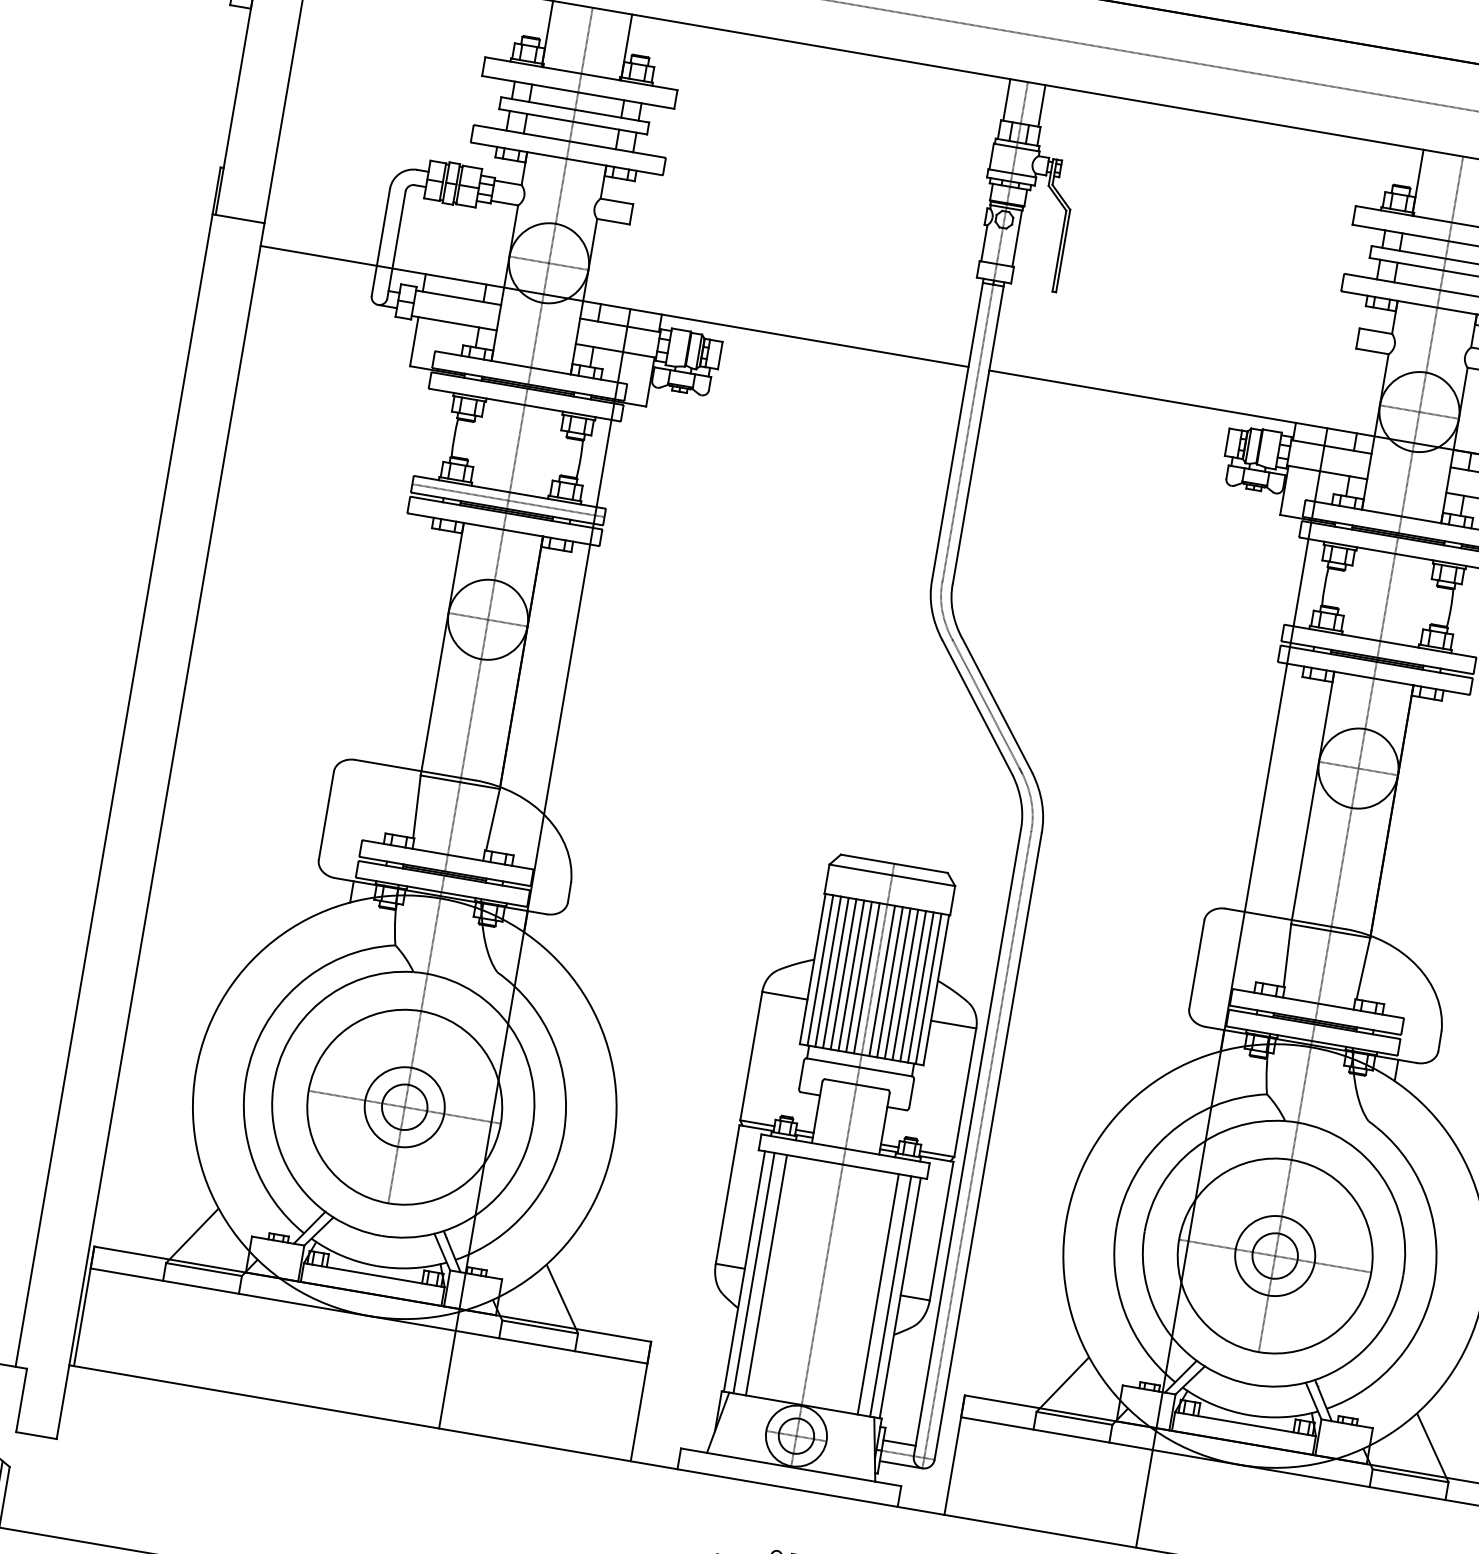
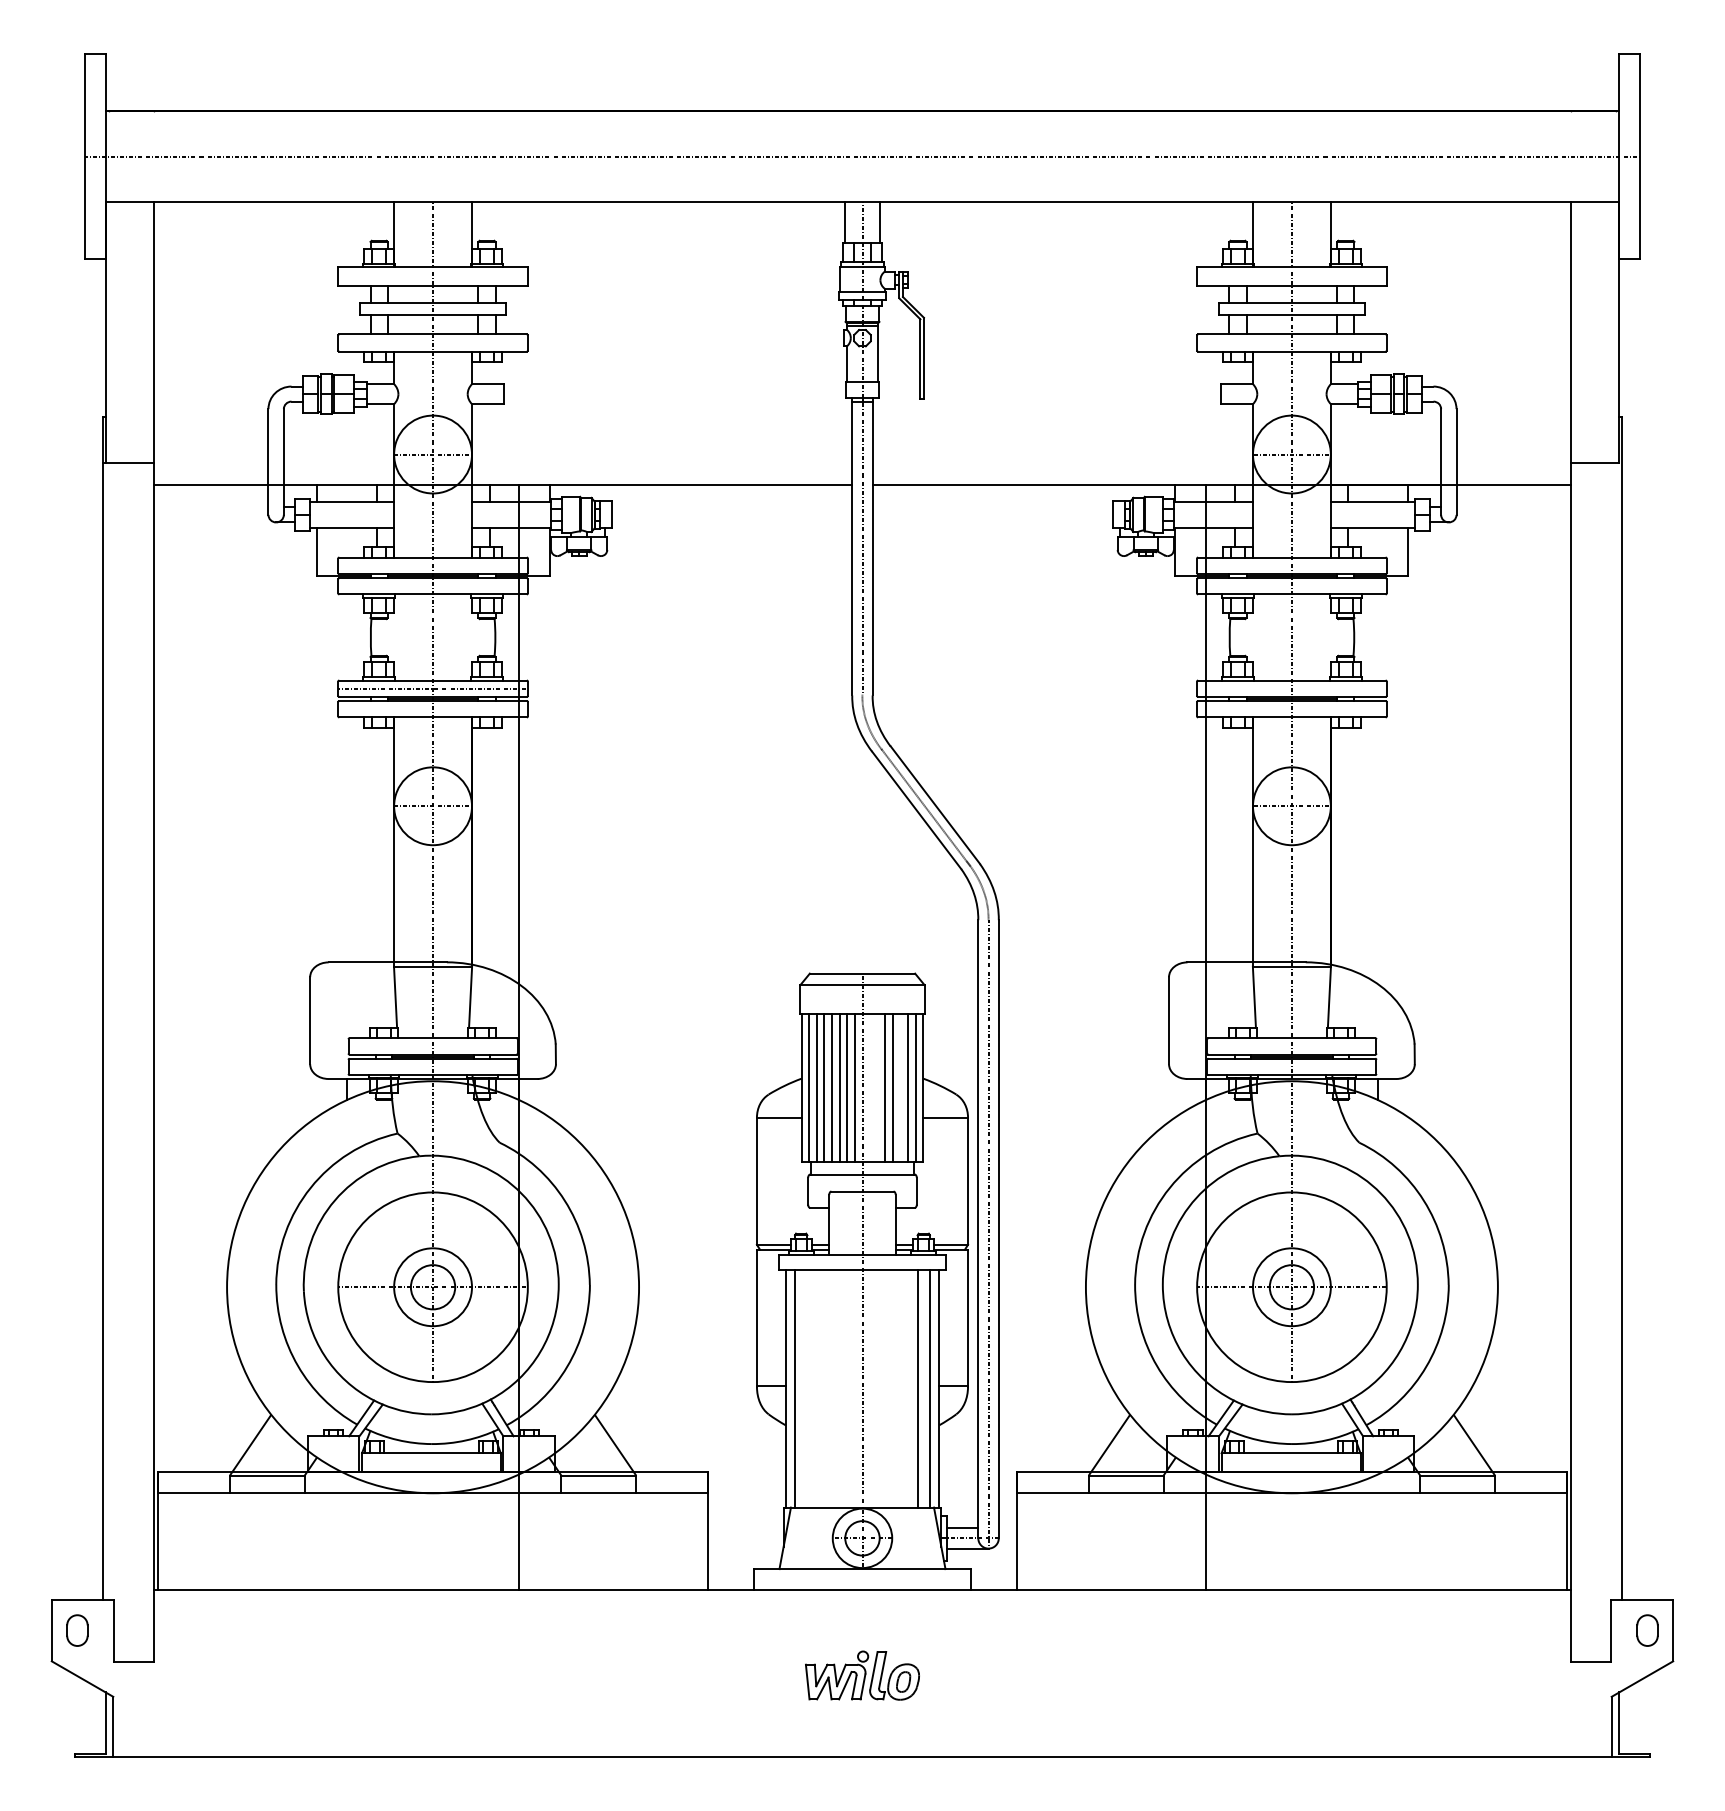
line: (882, 980) -> (870, 1087), removed
line: (889, 981) -> (877, 1087), removed
line: (913, 985) -> (900, 1087), removed
line: (766, 1274) -> (807, 1388), removed

